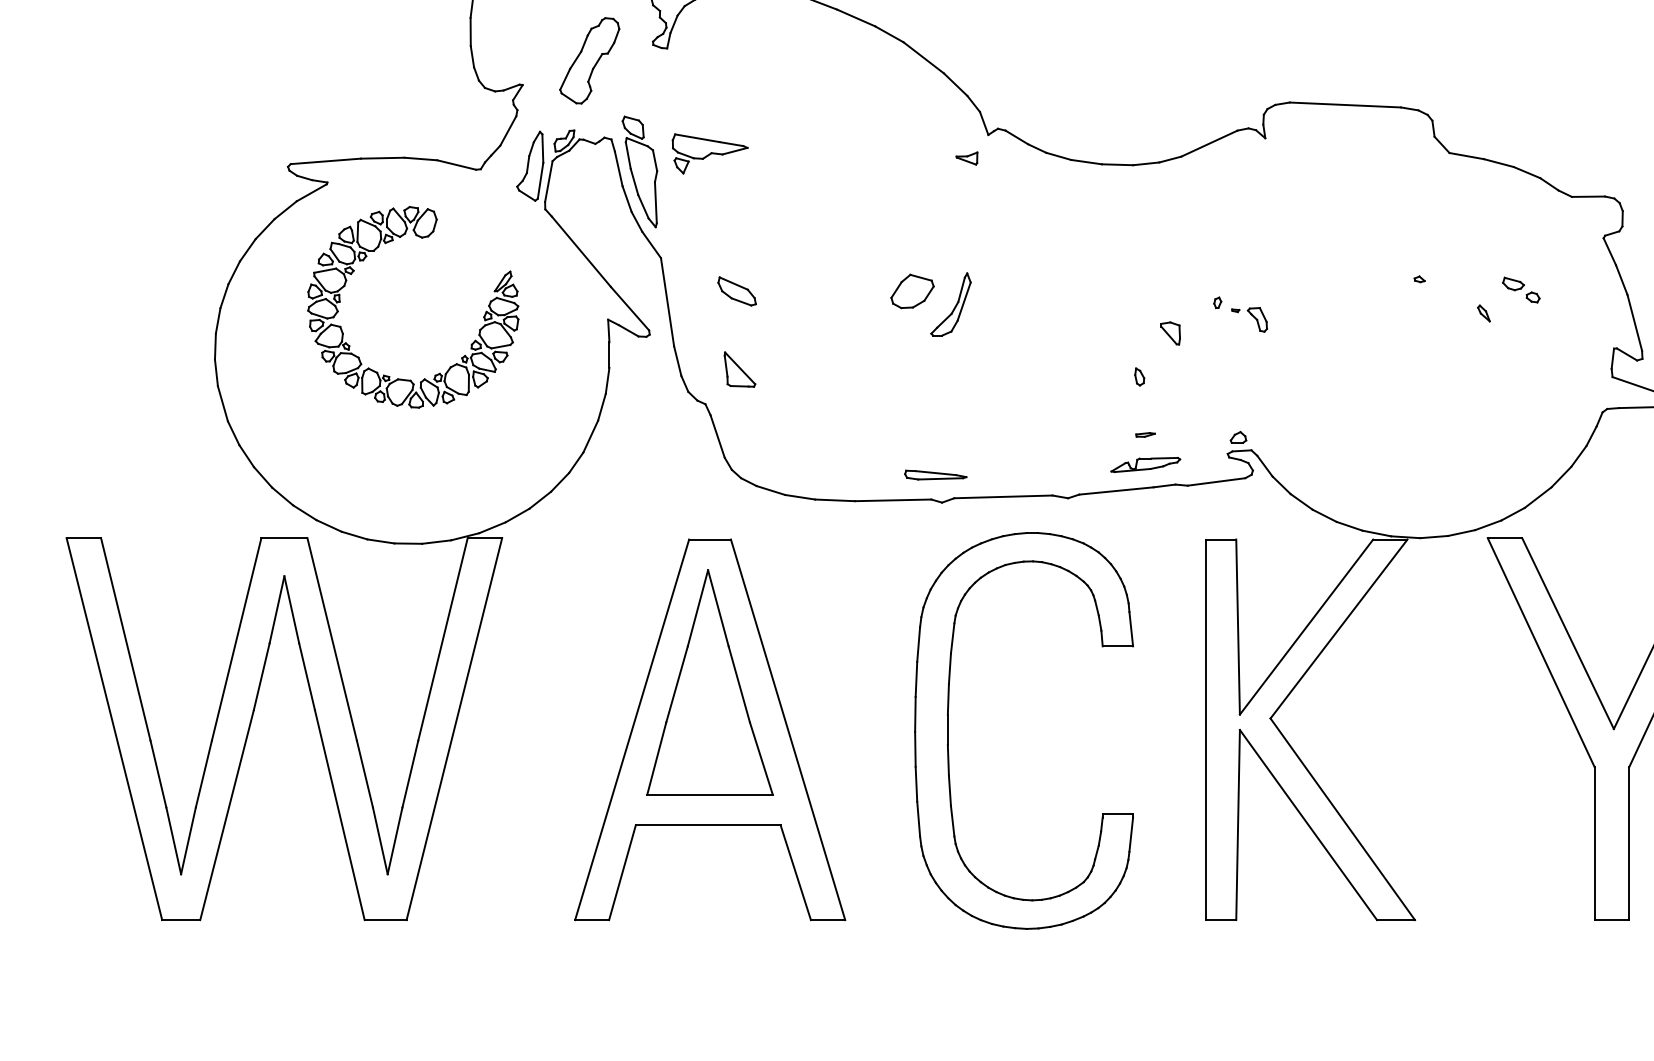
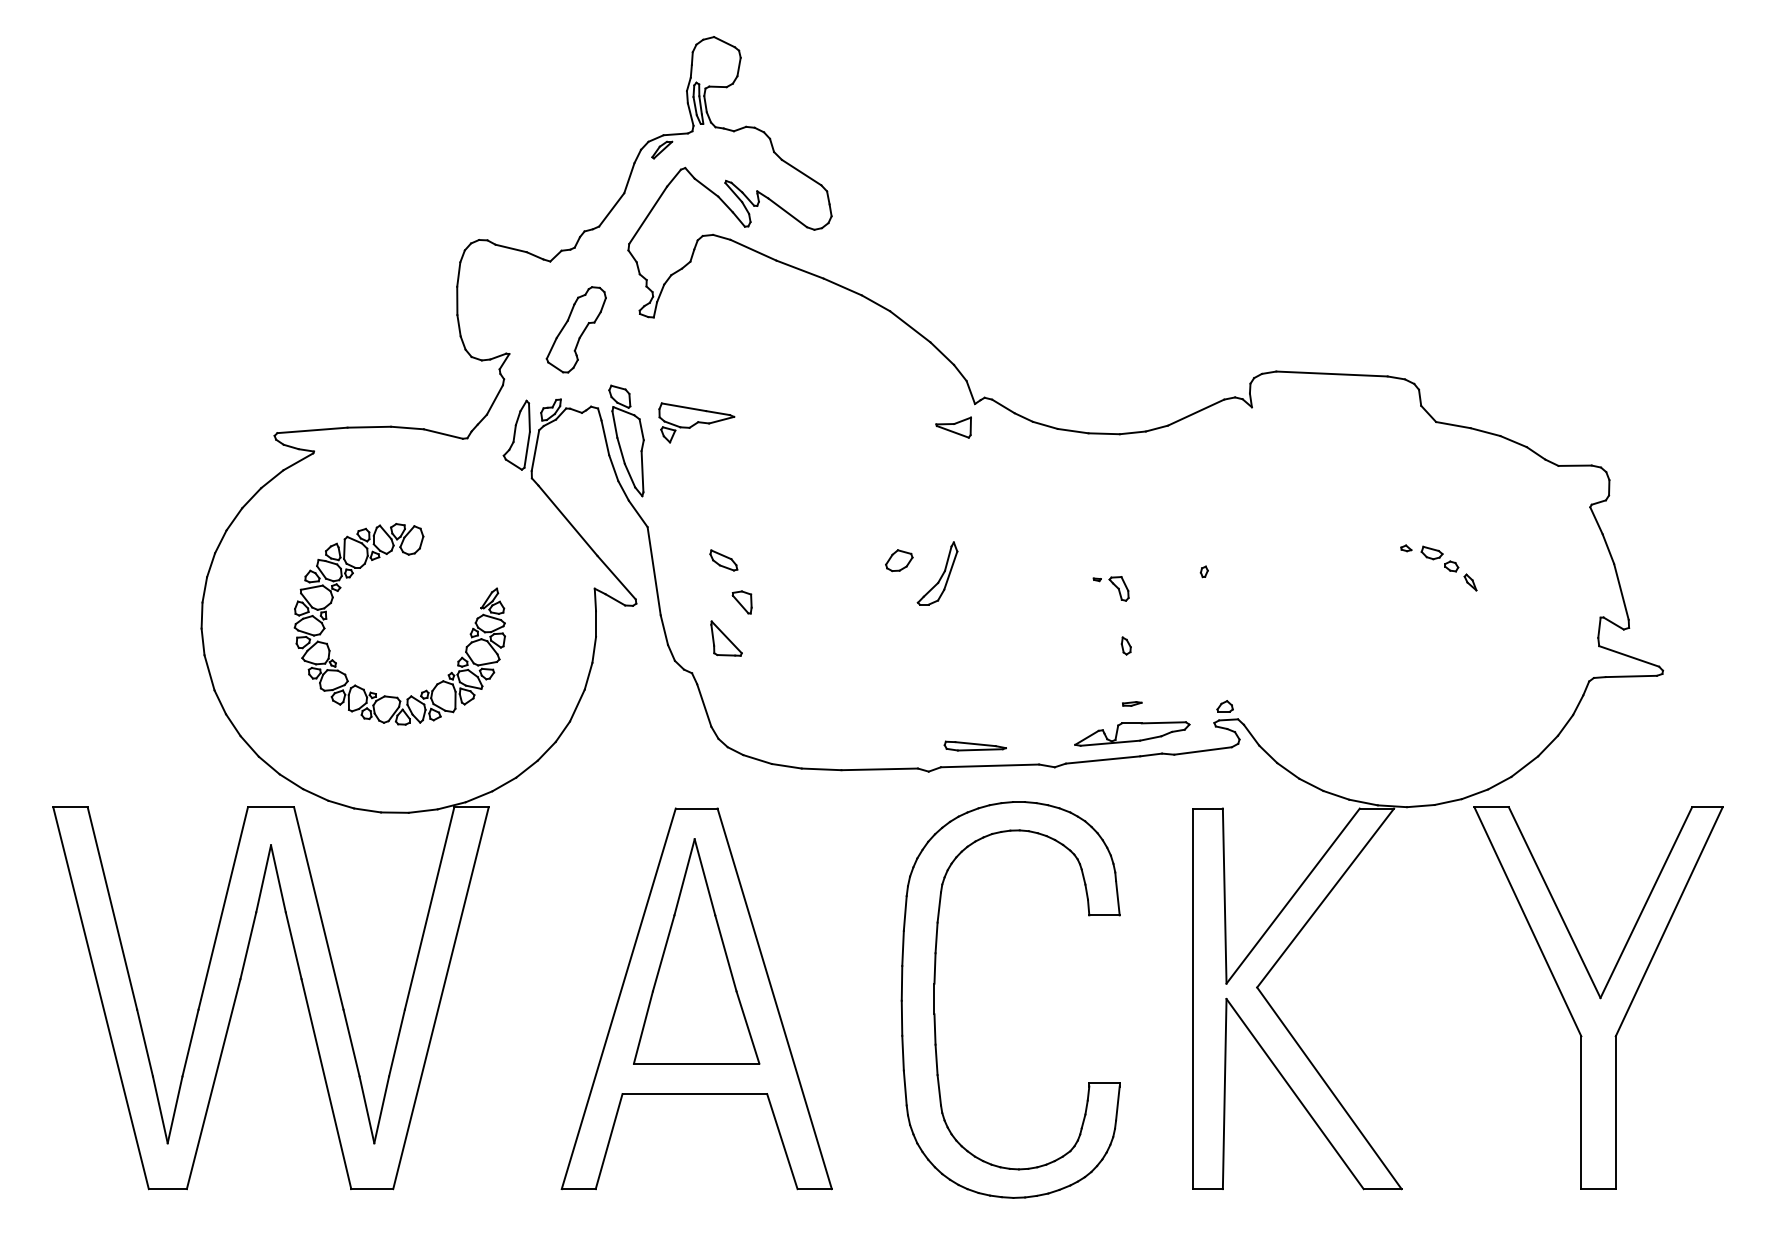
part: (966, 158) -> (953, 427), size x1.67
part: (363, 261) -> (350, 578), moved
part: (1520, 289) -> (1439, 558), moved
part: (736, 291) -> (723, 560), size x0.71
part: (912, 291) -> (899, 560), size x0.62
part: (1248, 319) -> (1110, 588), moved
part: (1169, 333) -> (741, 602), moved
part: (1145, 464) -> (1132, 733), size x1.67
part: (934, 474) -> (974, 745), moved

